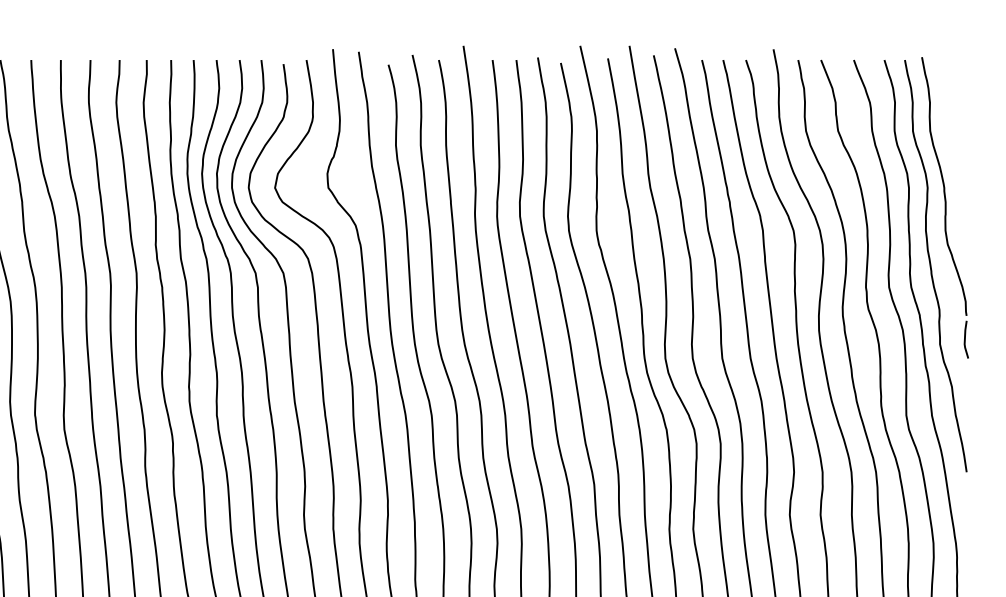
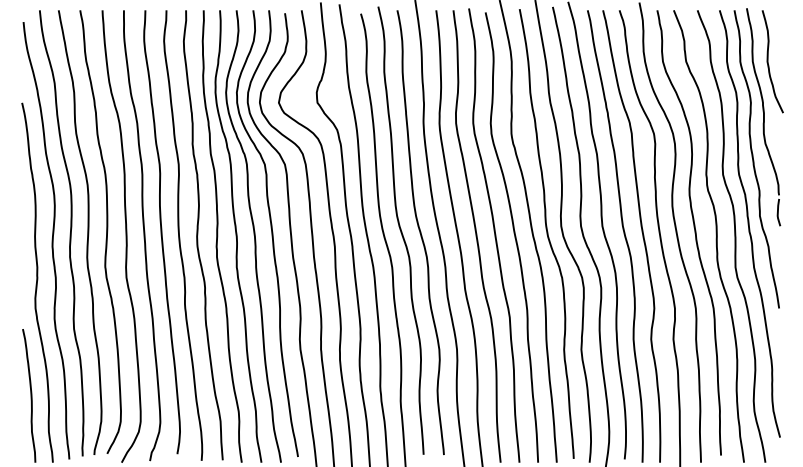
curve: (951, 130) -> (768, 61), added

